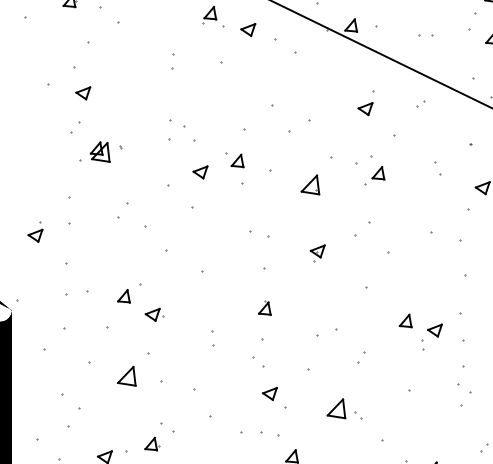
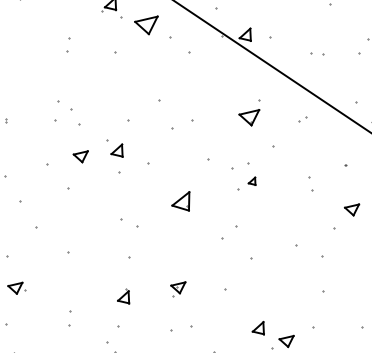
part: (248, 30) -> (145, 25), size x1.6
part: (365, 109) -> (248, 117), size x1.4
part: (378, 173) -> (252, 181), size x0.6
part: (310, 184) -> (181, 199), moved
part: (317, 253) -> (177, 289), moved

